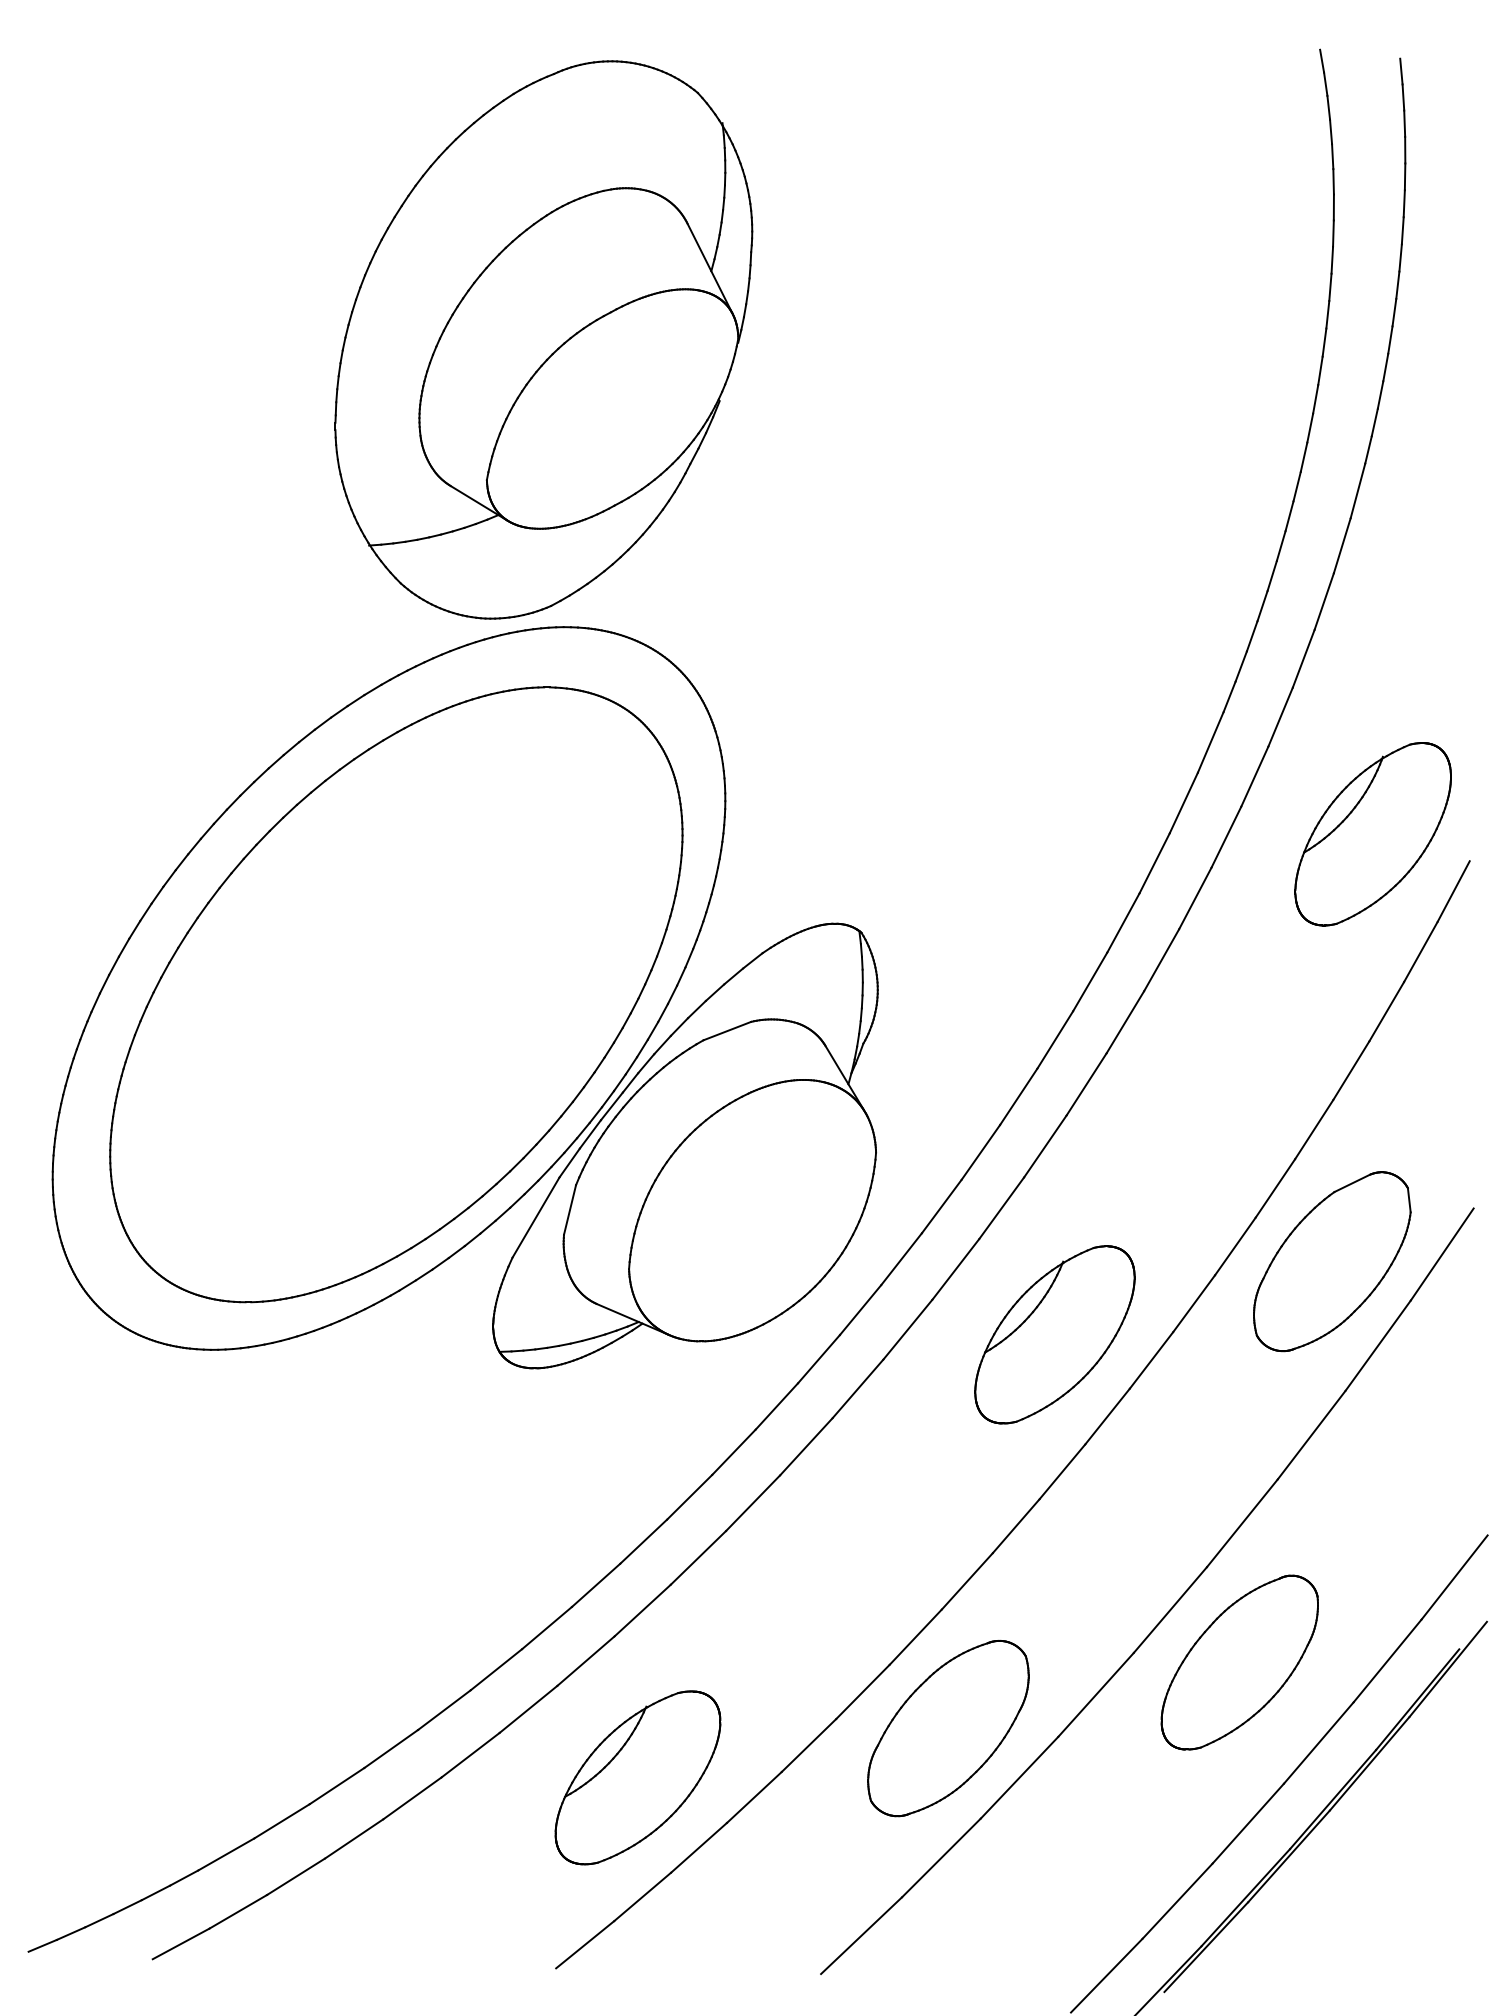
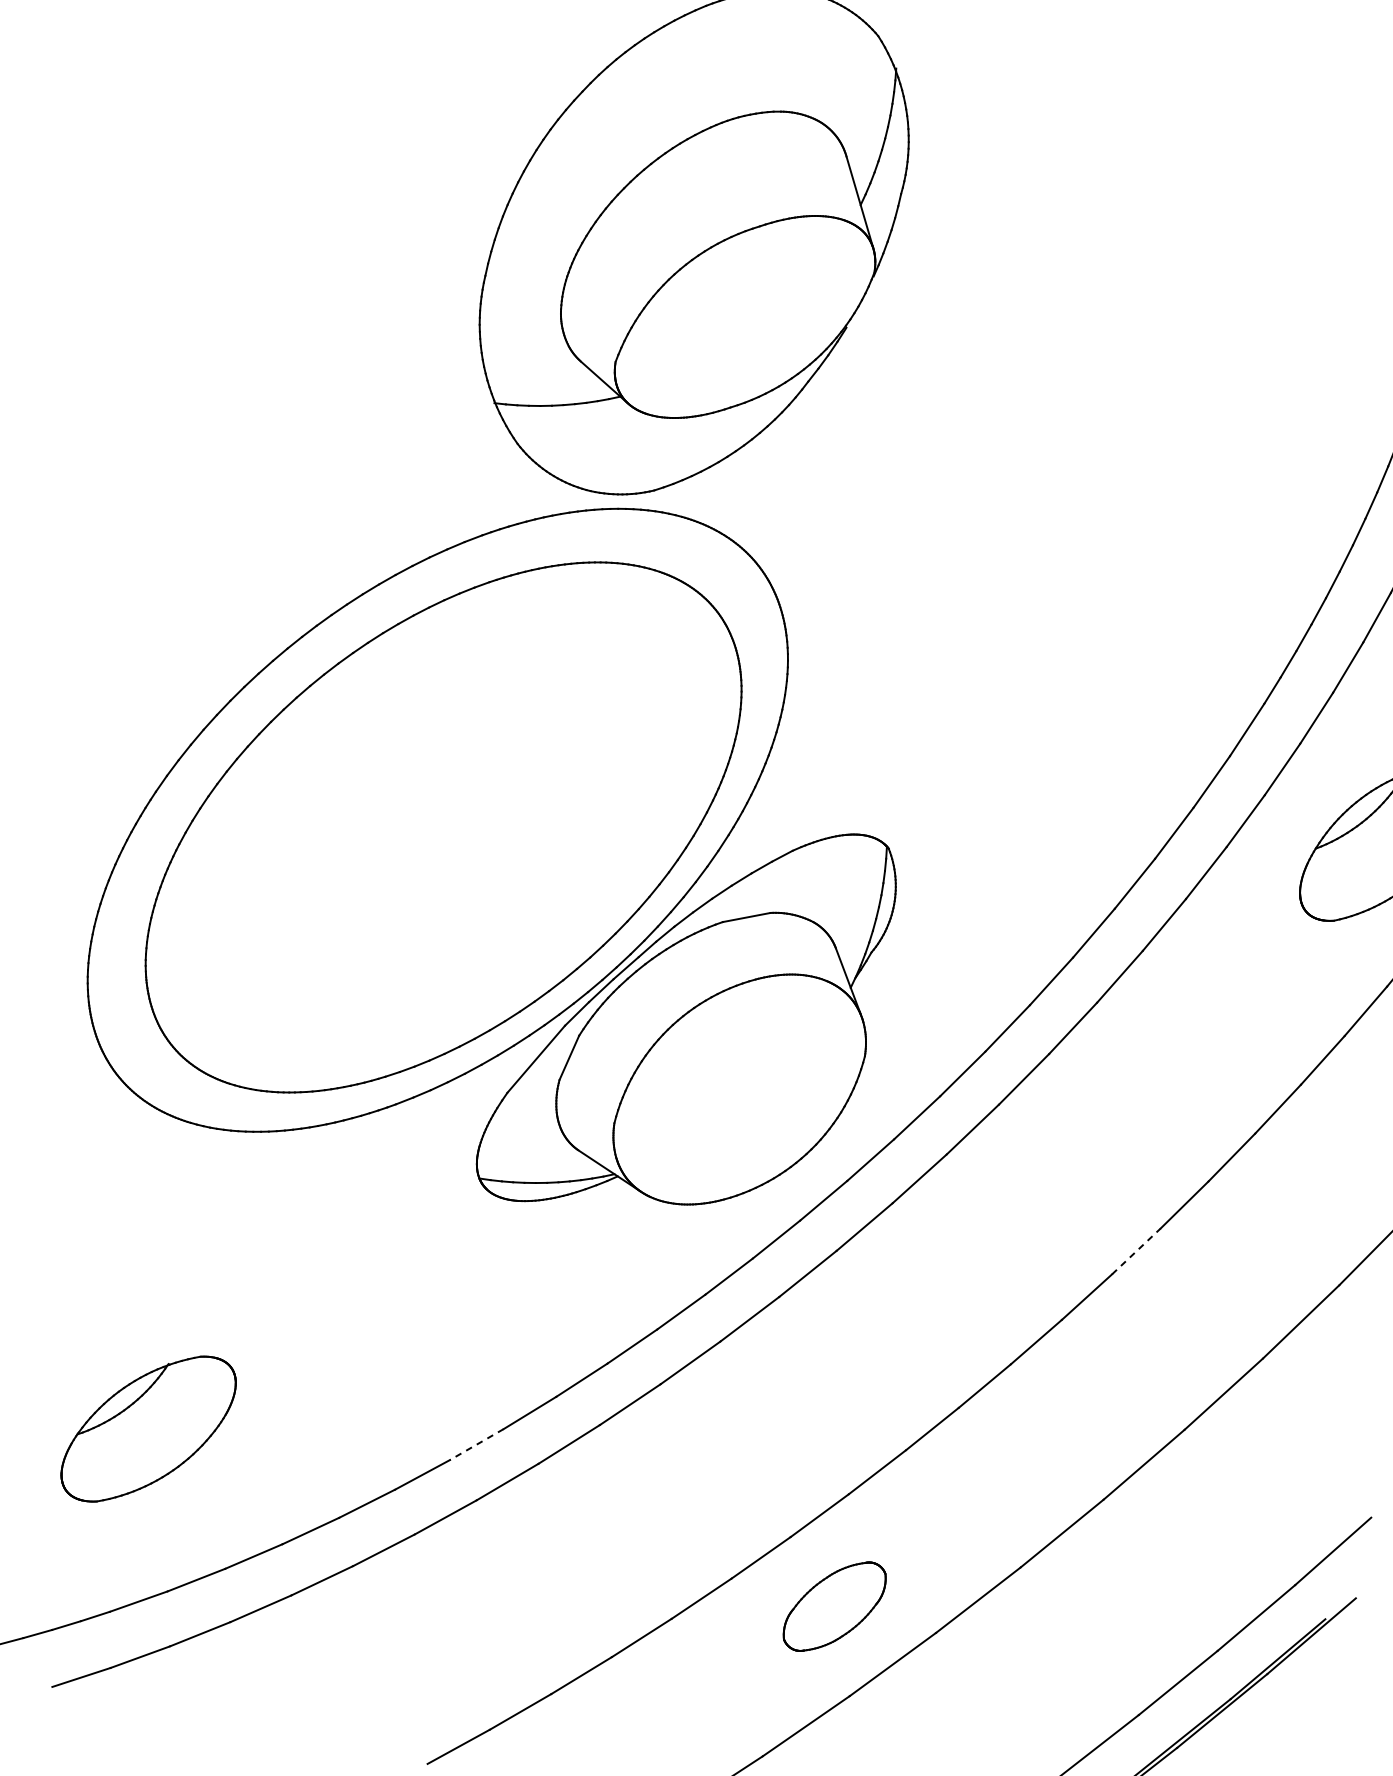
part: (1332, 1261) -> (1272, 1235), removed
line: (1194, 1303) -> (1136, 1251), solid -> dashed
part: (1054, 1334) -> (1000, 1256), removed
line: (547, 1628) -> (477, 1445), solid -> dashed
part: (1239, 1662) -> (1117, 1594), removed
part: (948, 1728) -> (834, 1606), size x0.6
part: (637, 1777) -> (148, 1428), moved

